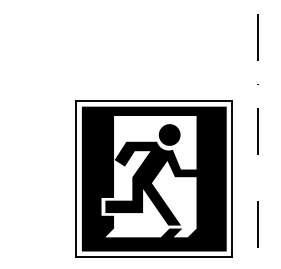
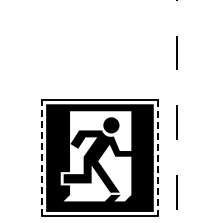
line: (76, 179) -> (42, 158), solid -> dashed
line: (231, 179) -> (157, 158), solid -> dashed

